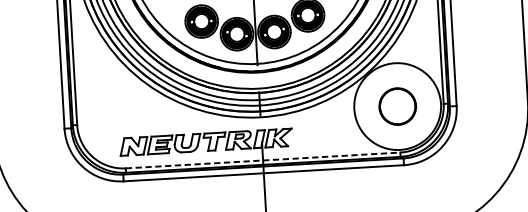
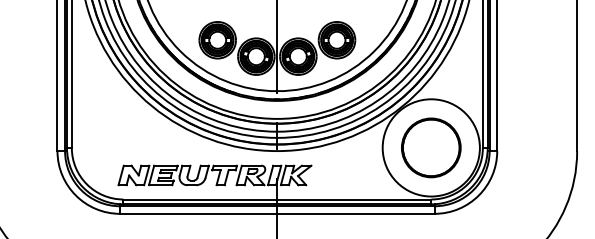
part: (397, 106) -> (431, 147), size x1.43
line: (263, 160) -> (277, 199), dashed -> solid

